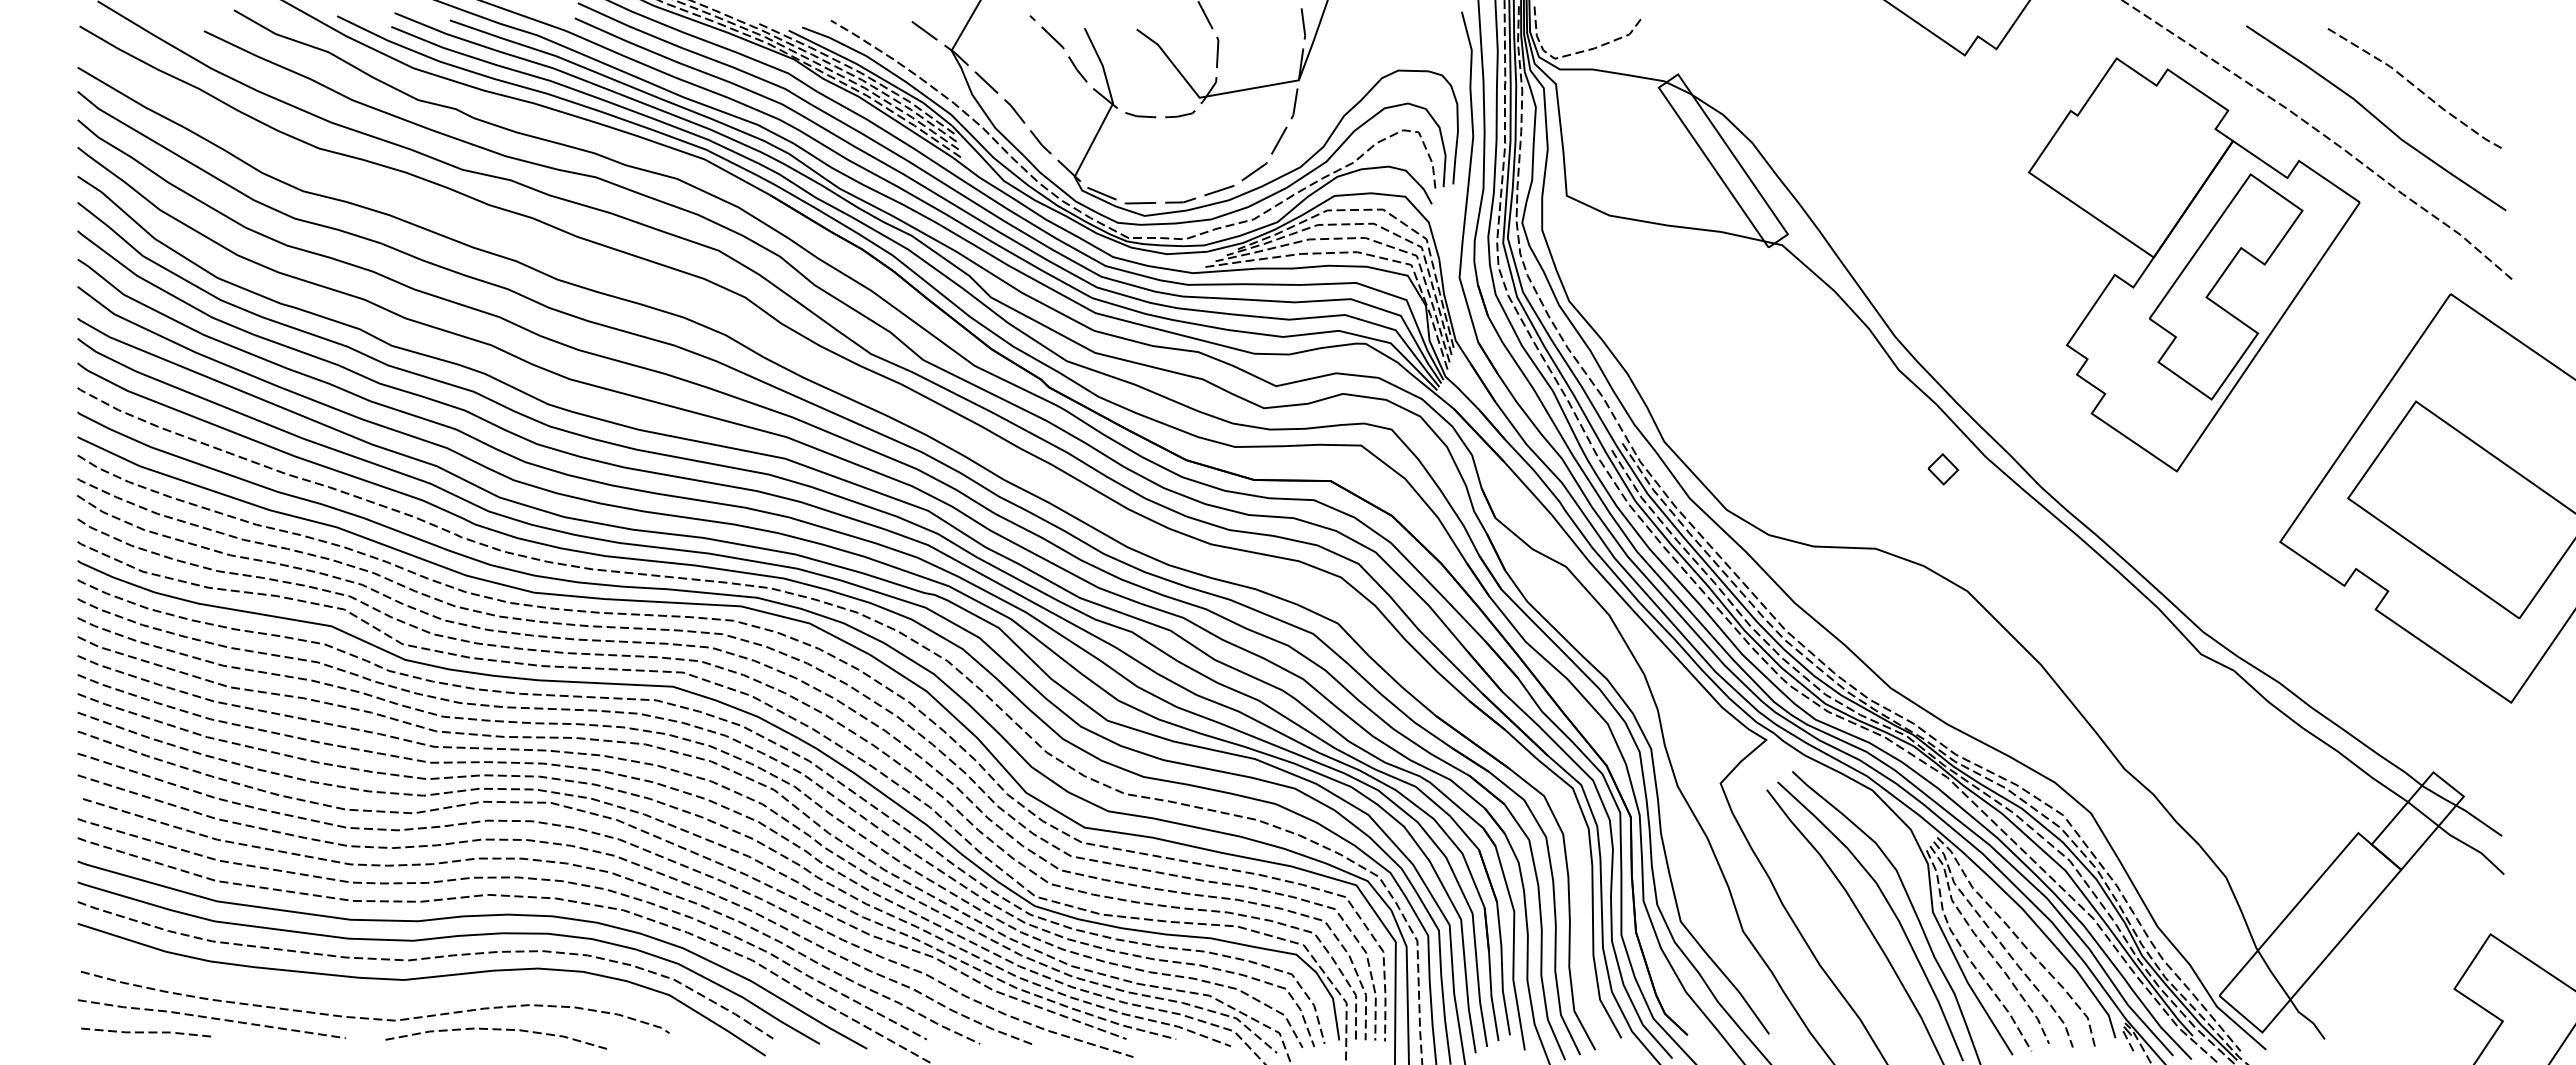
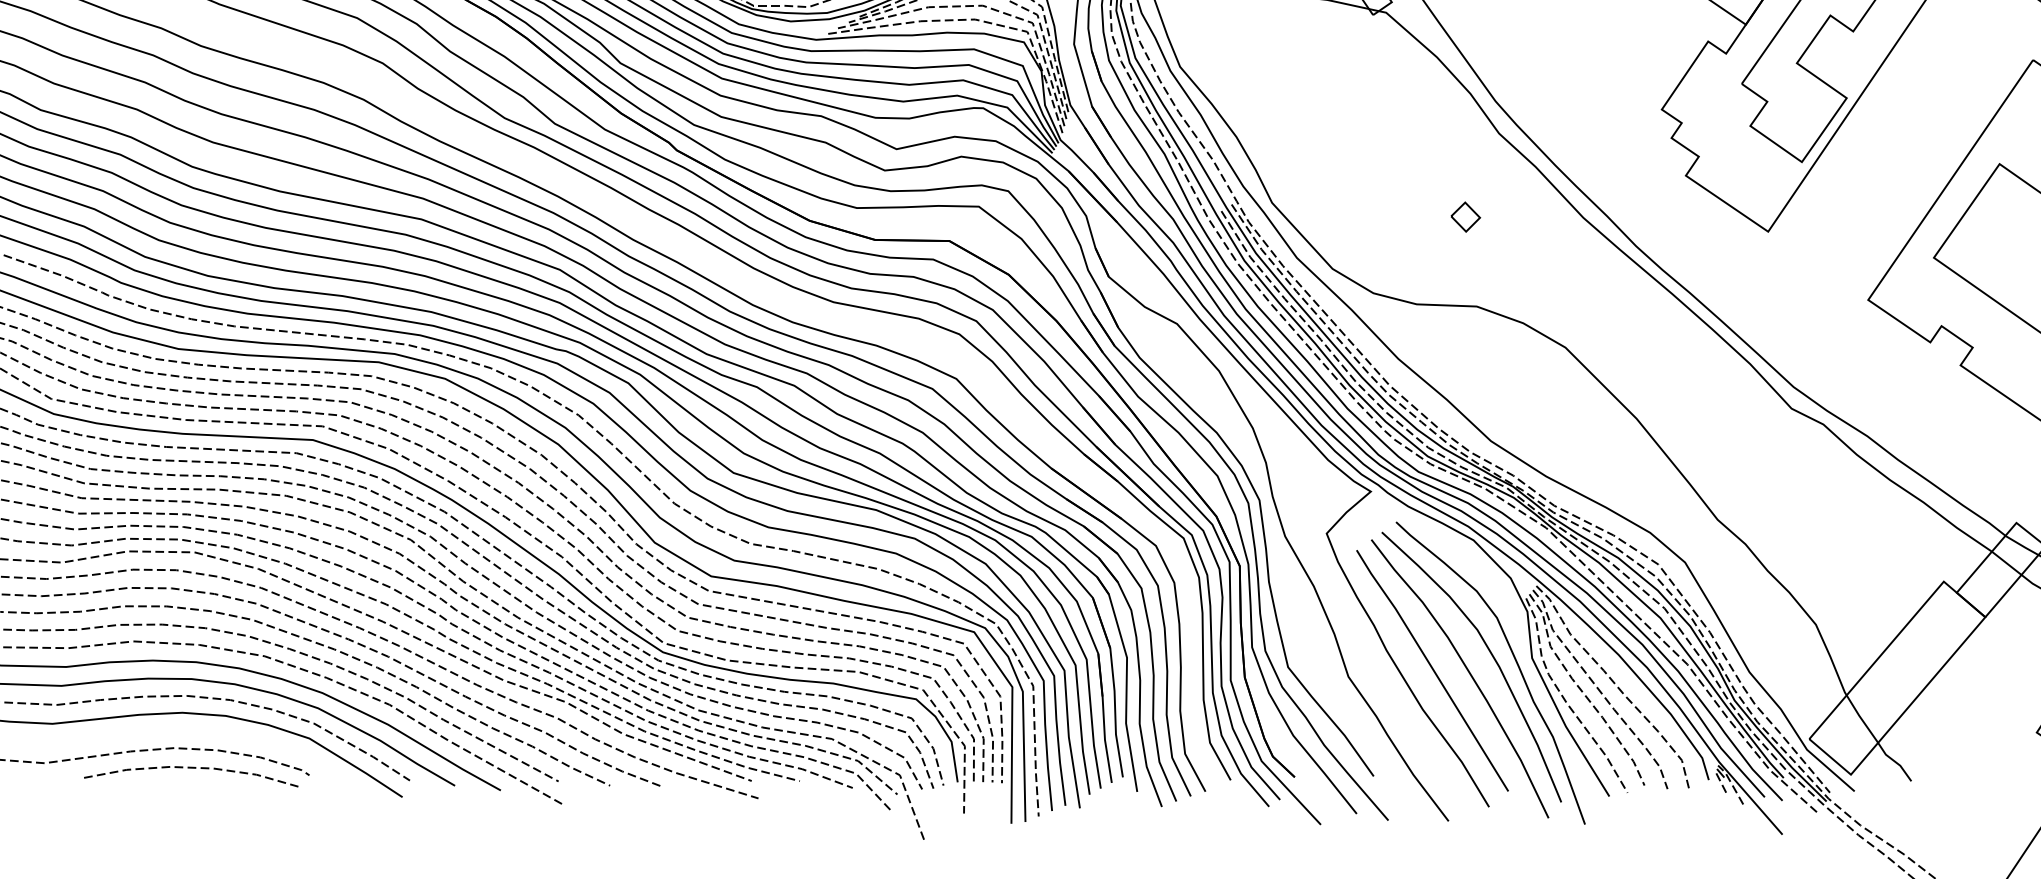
part: (1943, 469) -> (1465, 217), moved
line: (1829, 924) -> (1432, 670), added
curve: (496, 1030) -> (191, 768), moved

